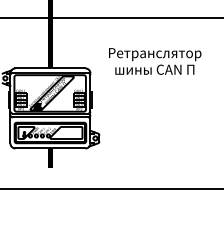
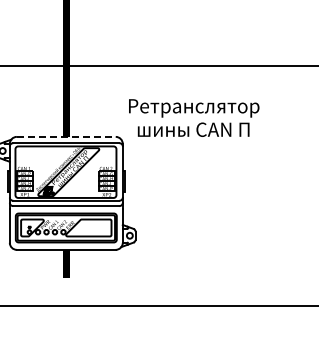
text: (155, 61) -> (194, 117), moved
line: (50, 68) -> (66, 136), solid -> dashed

